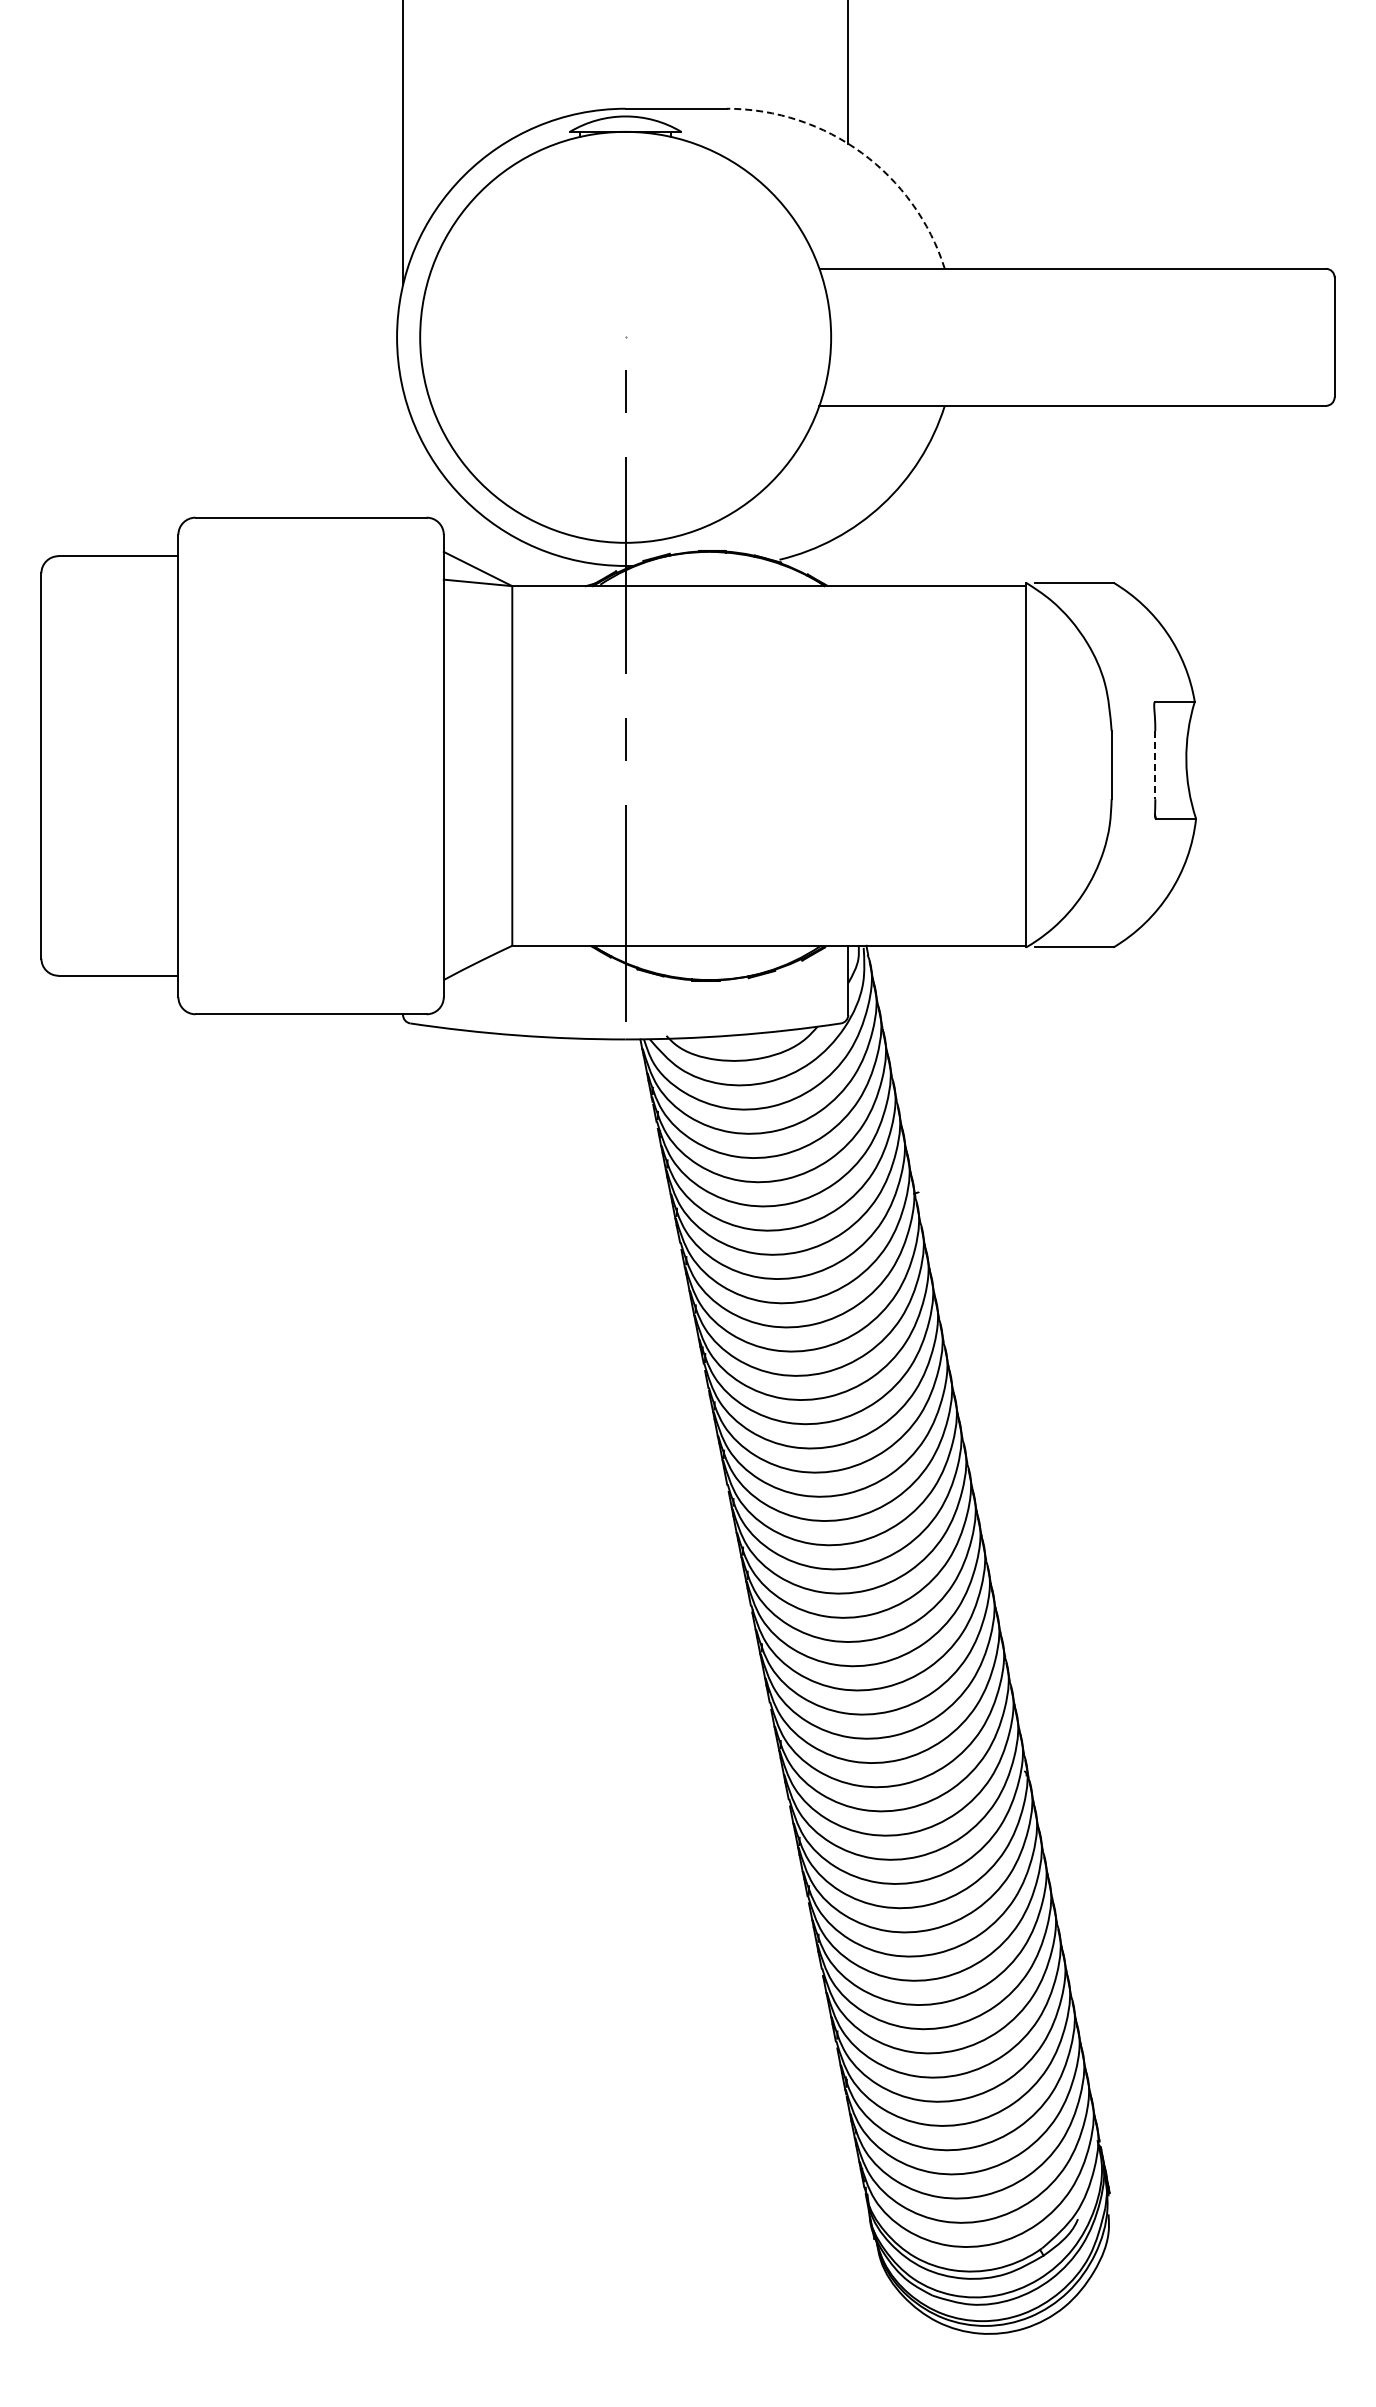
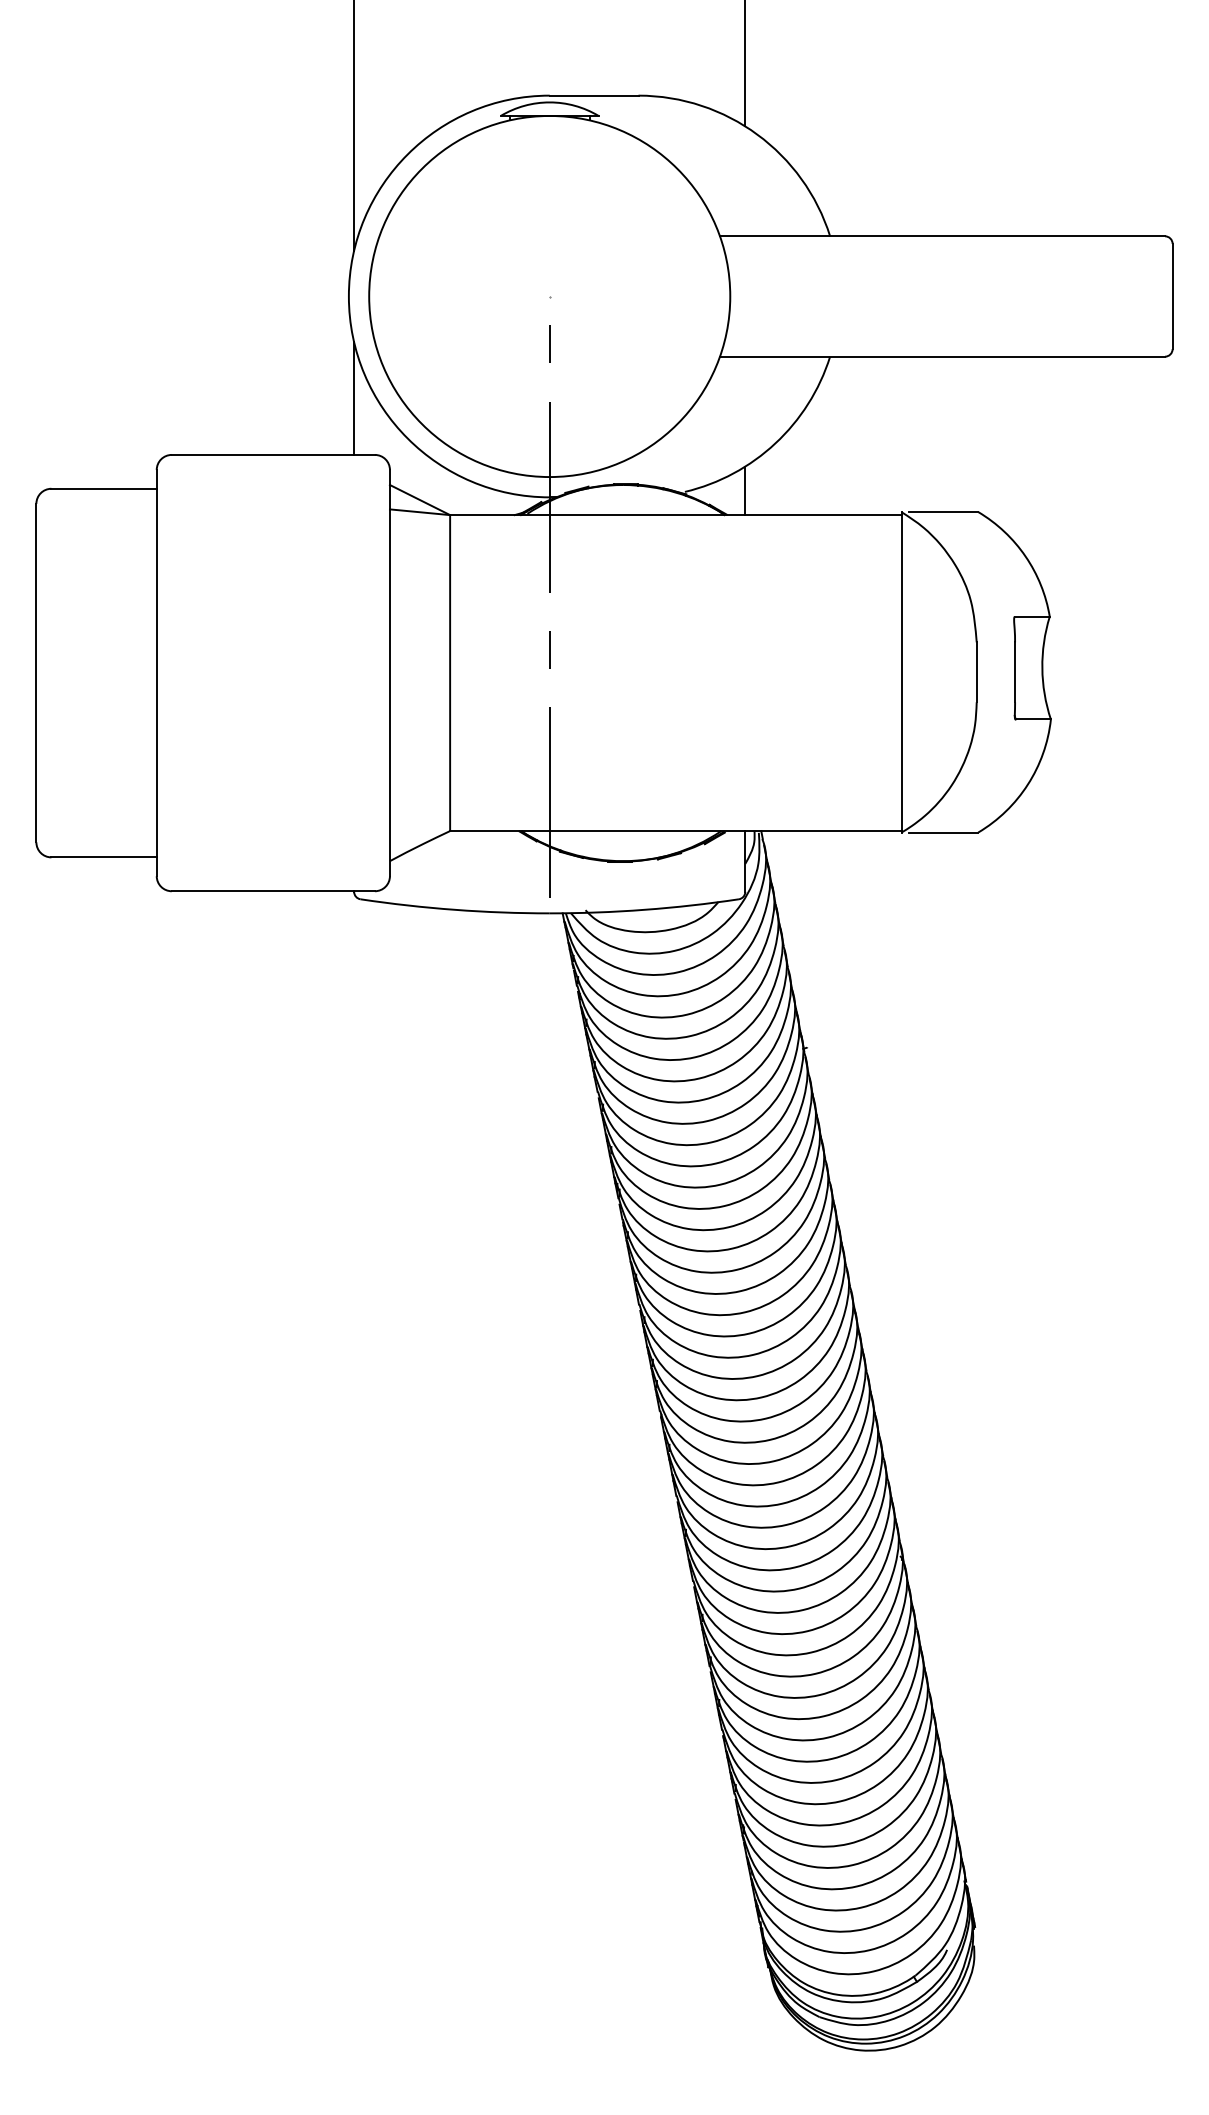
arc: (861, 153) -> (756, 134), dashed -> solid
line: (403, 453) -> (354, 398), added
line: (848, 558) -> (745, 490), added
line: (1155, 765) -> (1015, 672), dashed -> solid

